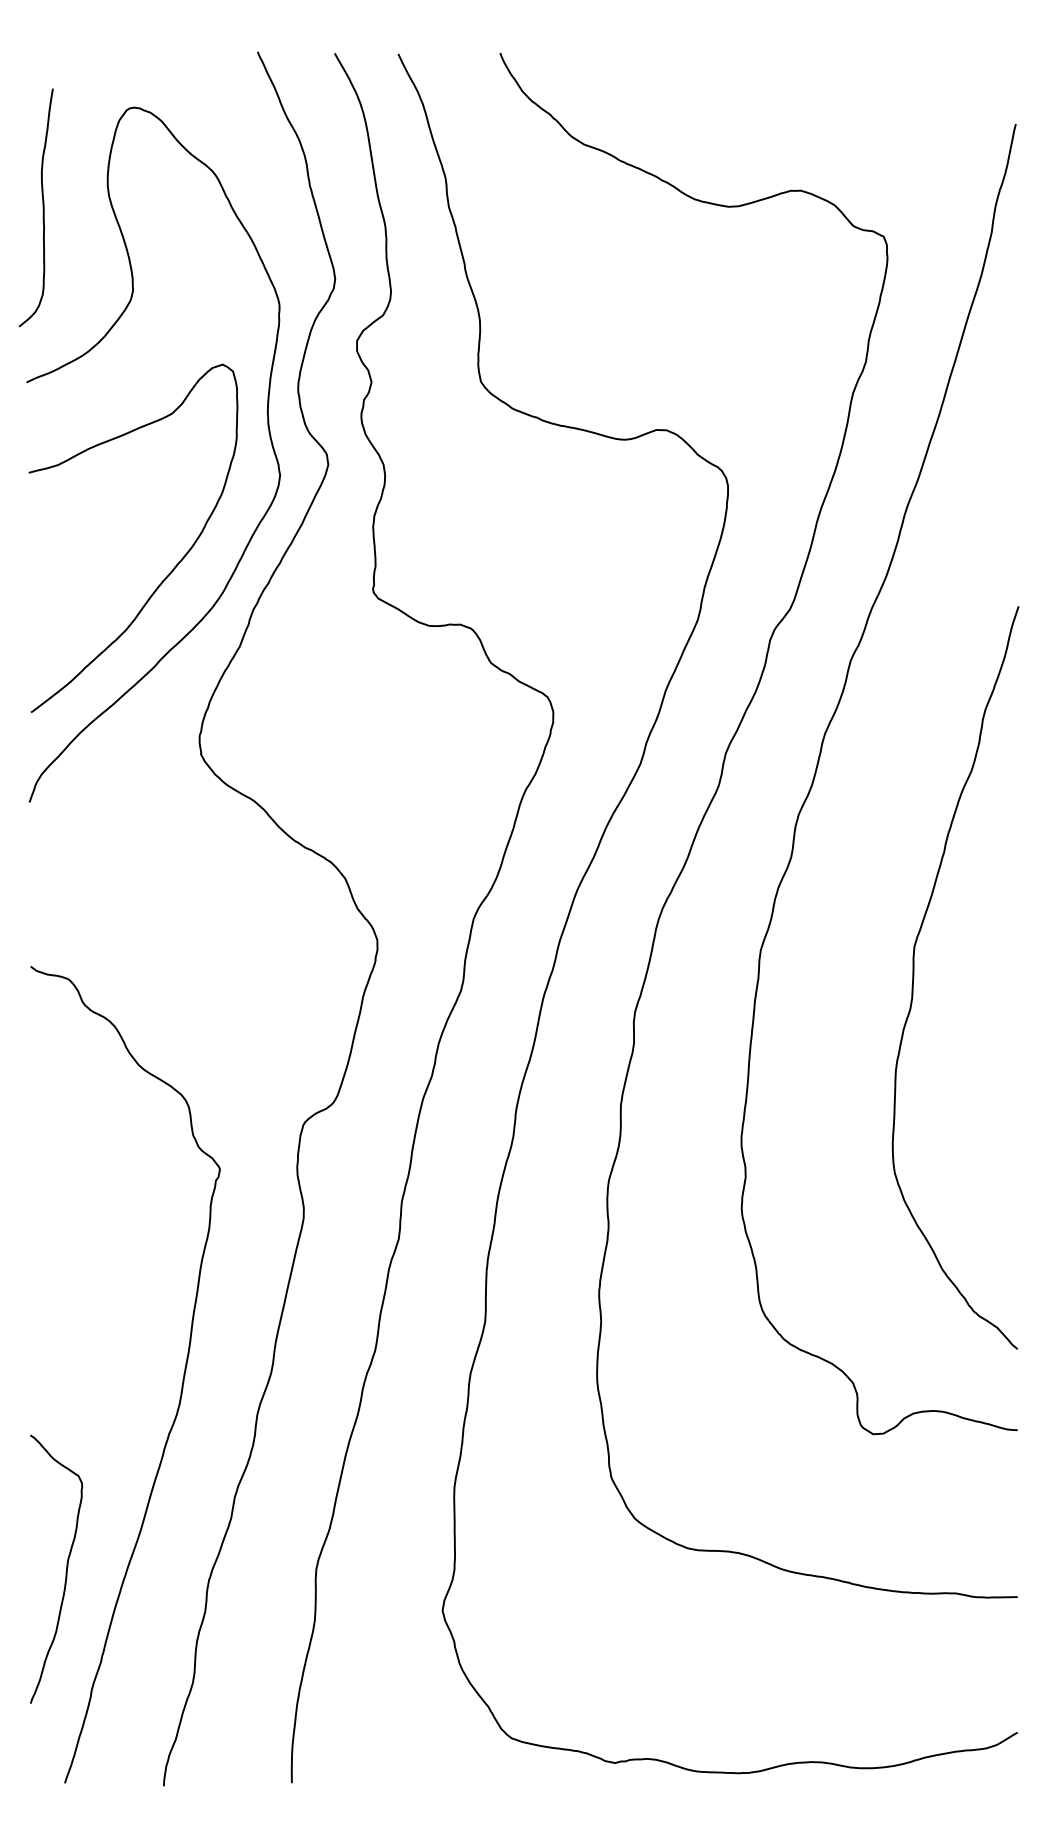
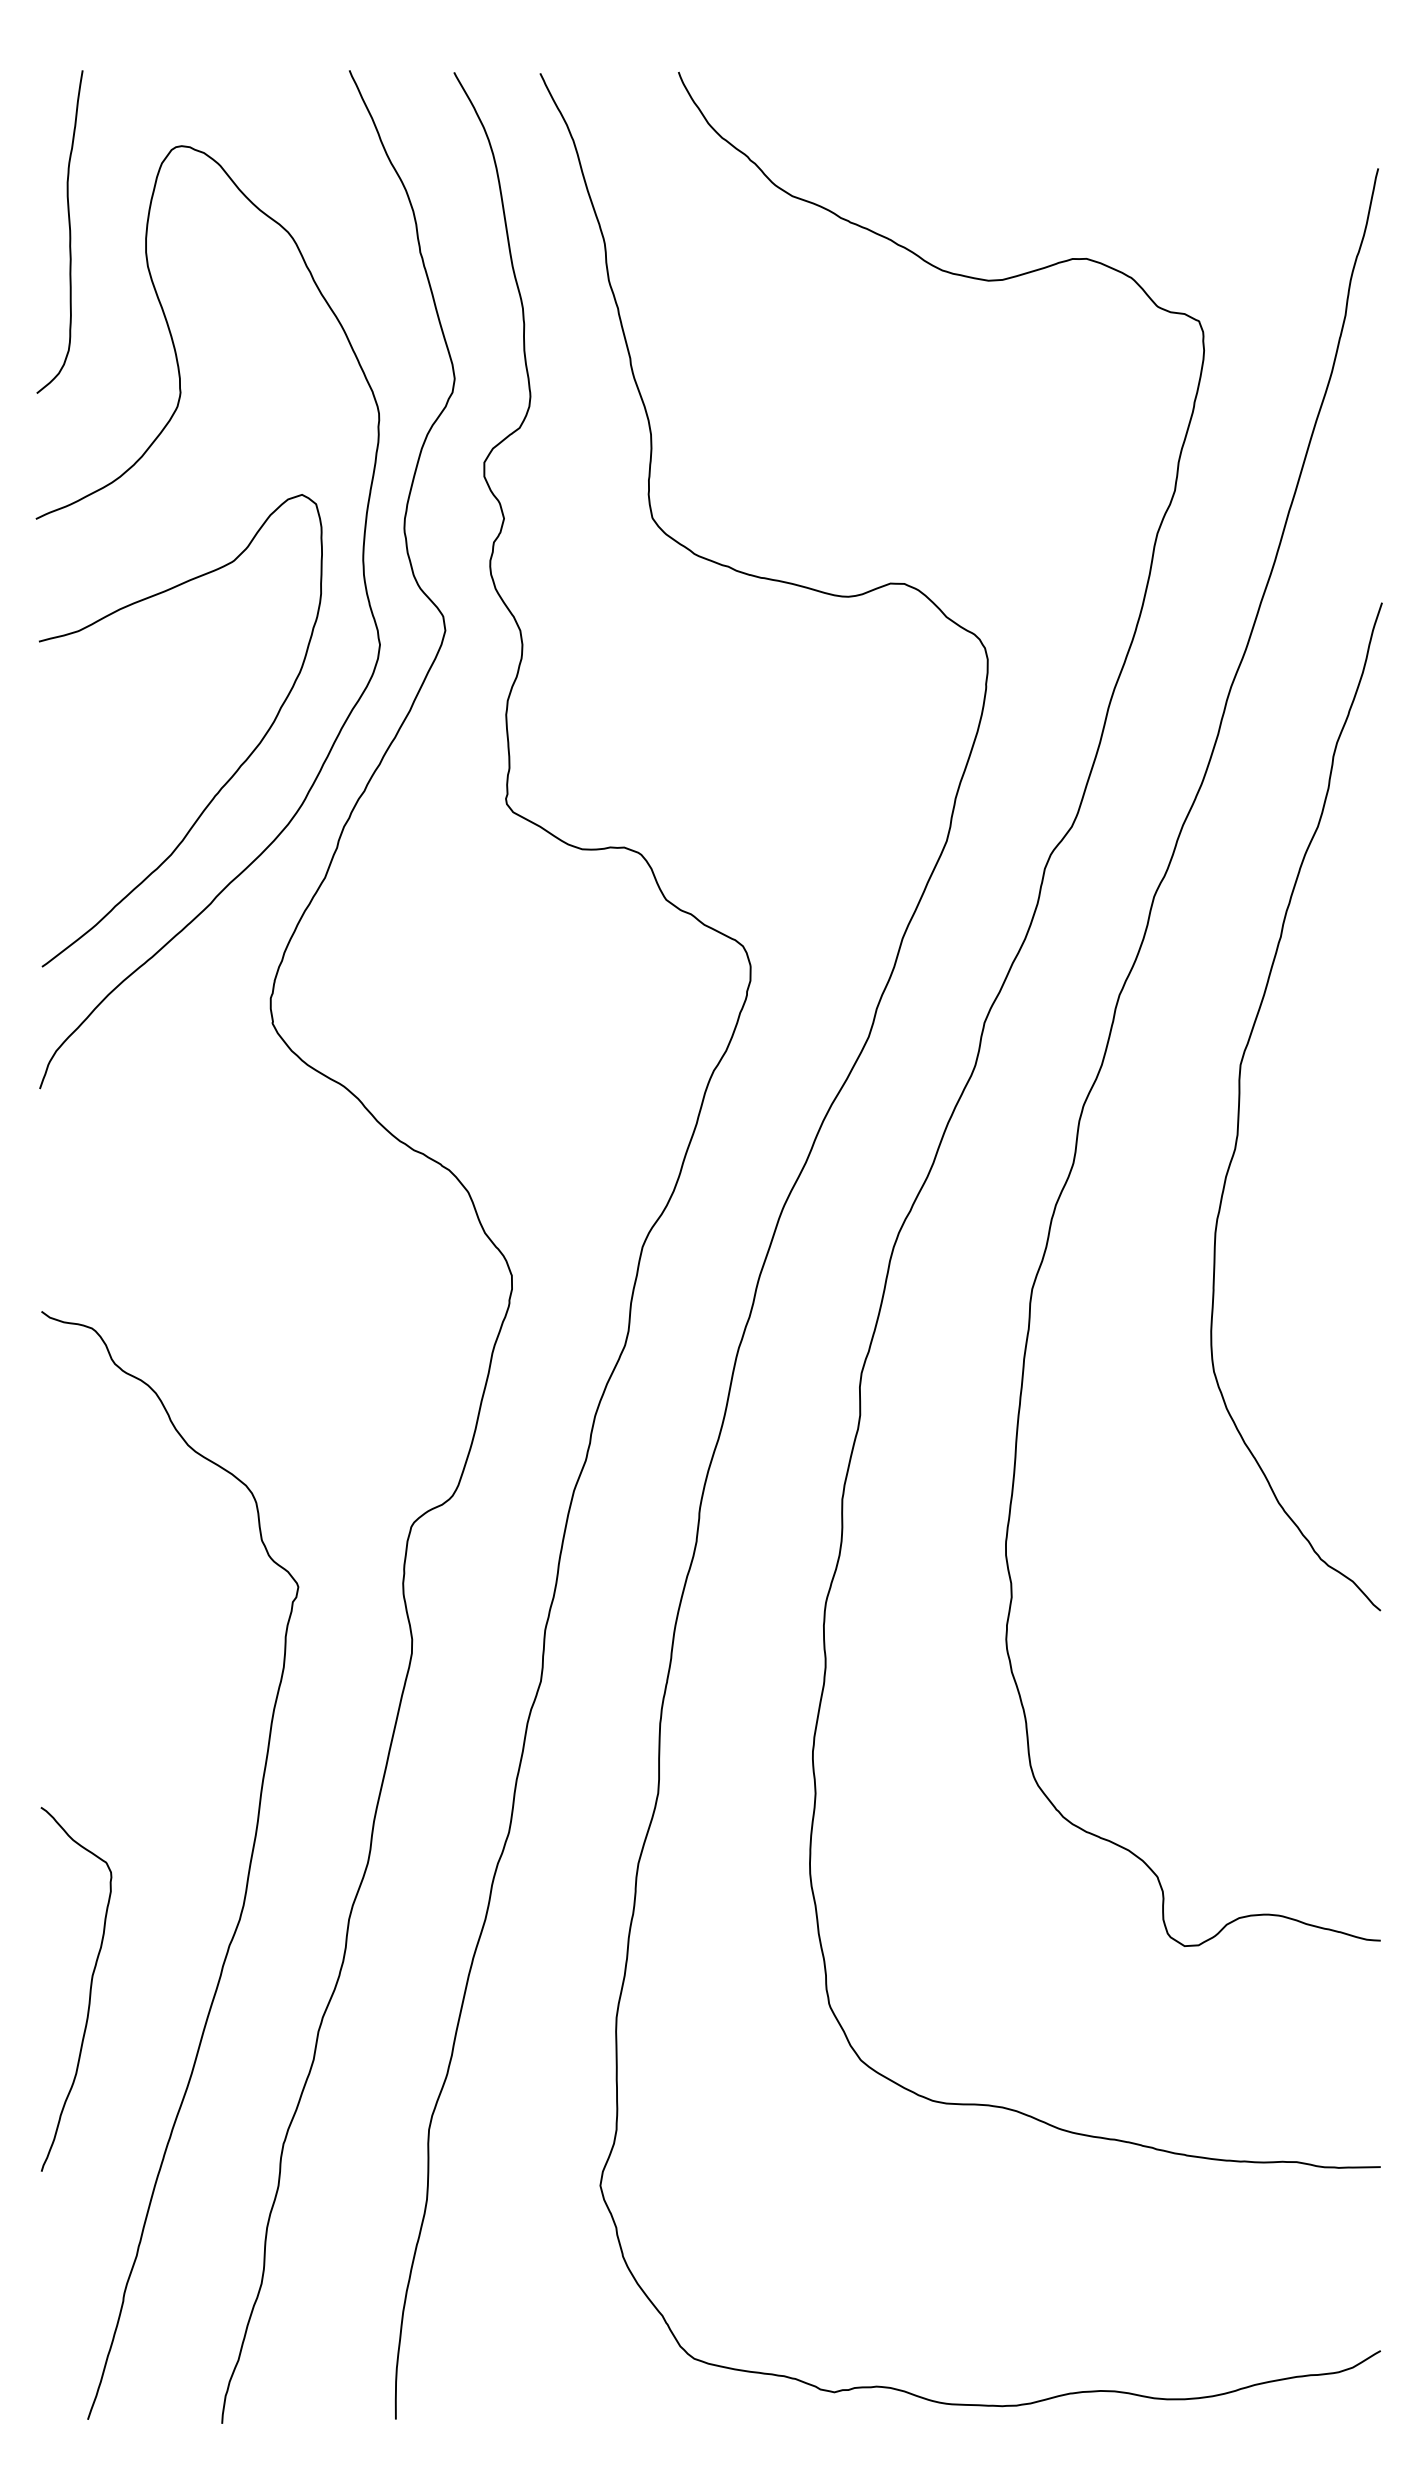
curve: (43, 207) -> (69, 231), moved
curve: (914, 973) -> (1240, 1101), moved
curve: (66, 1569) -> (89, 1989), moved

